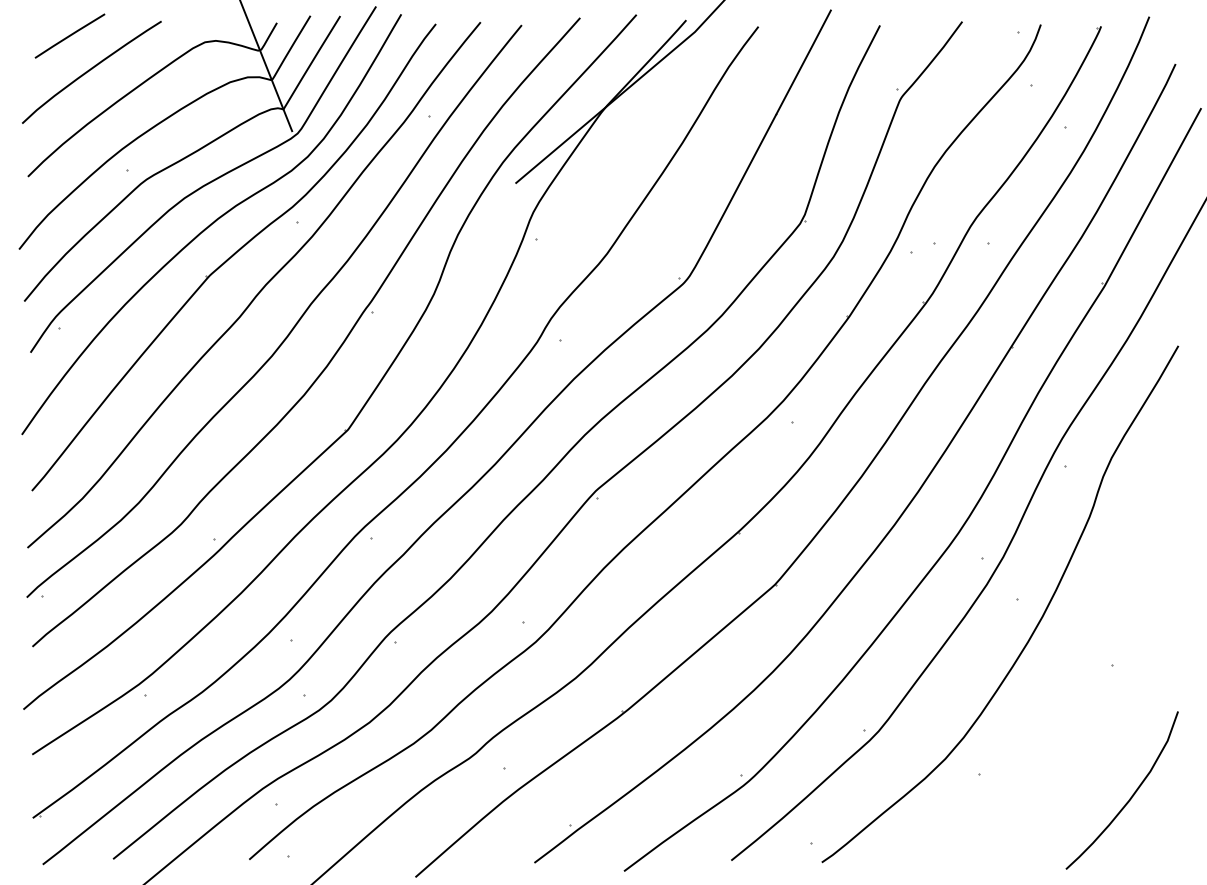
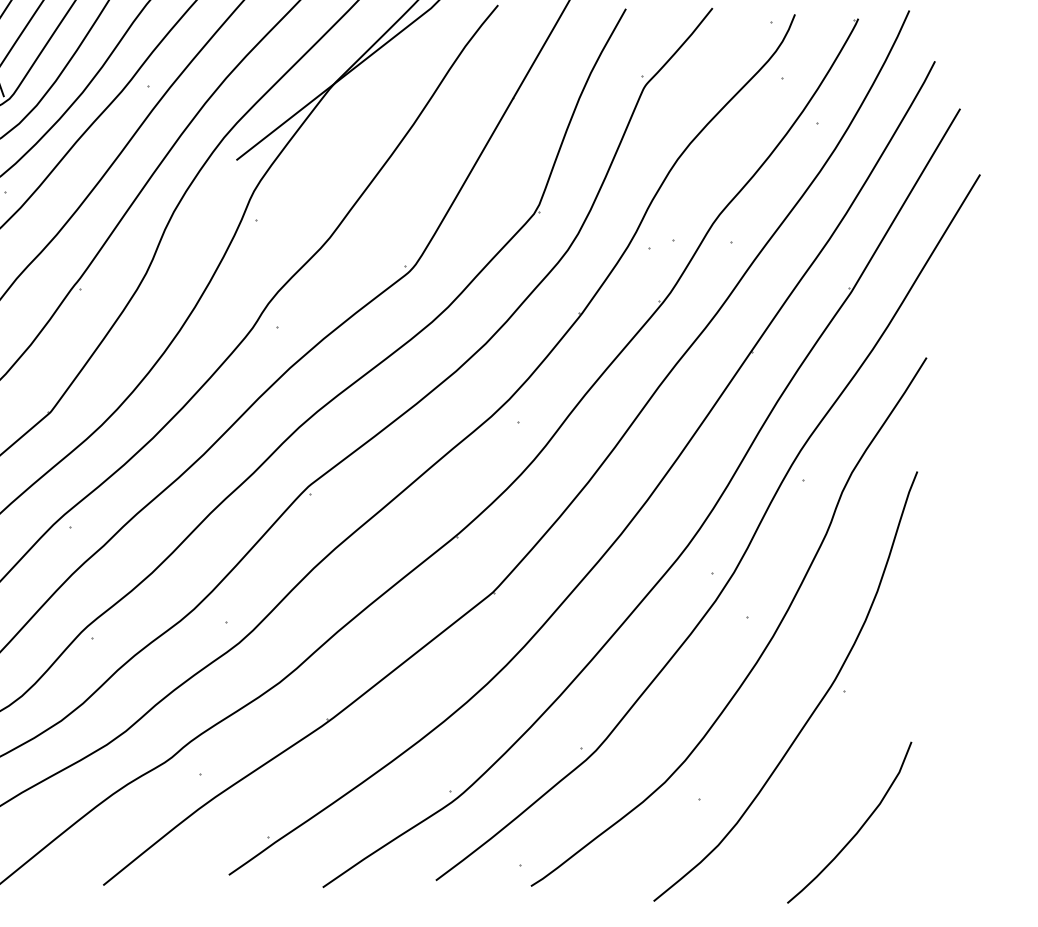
curve: (1086, 680) -> (816, 705), added

